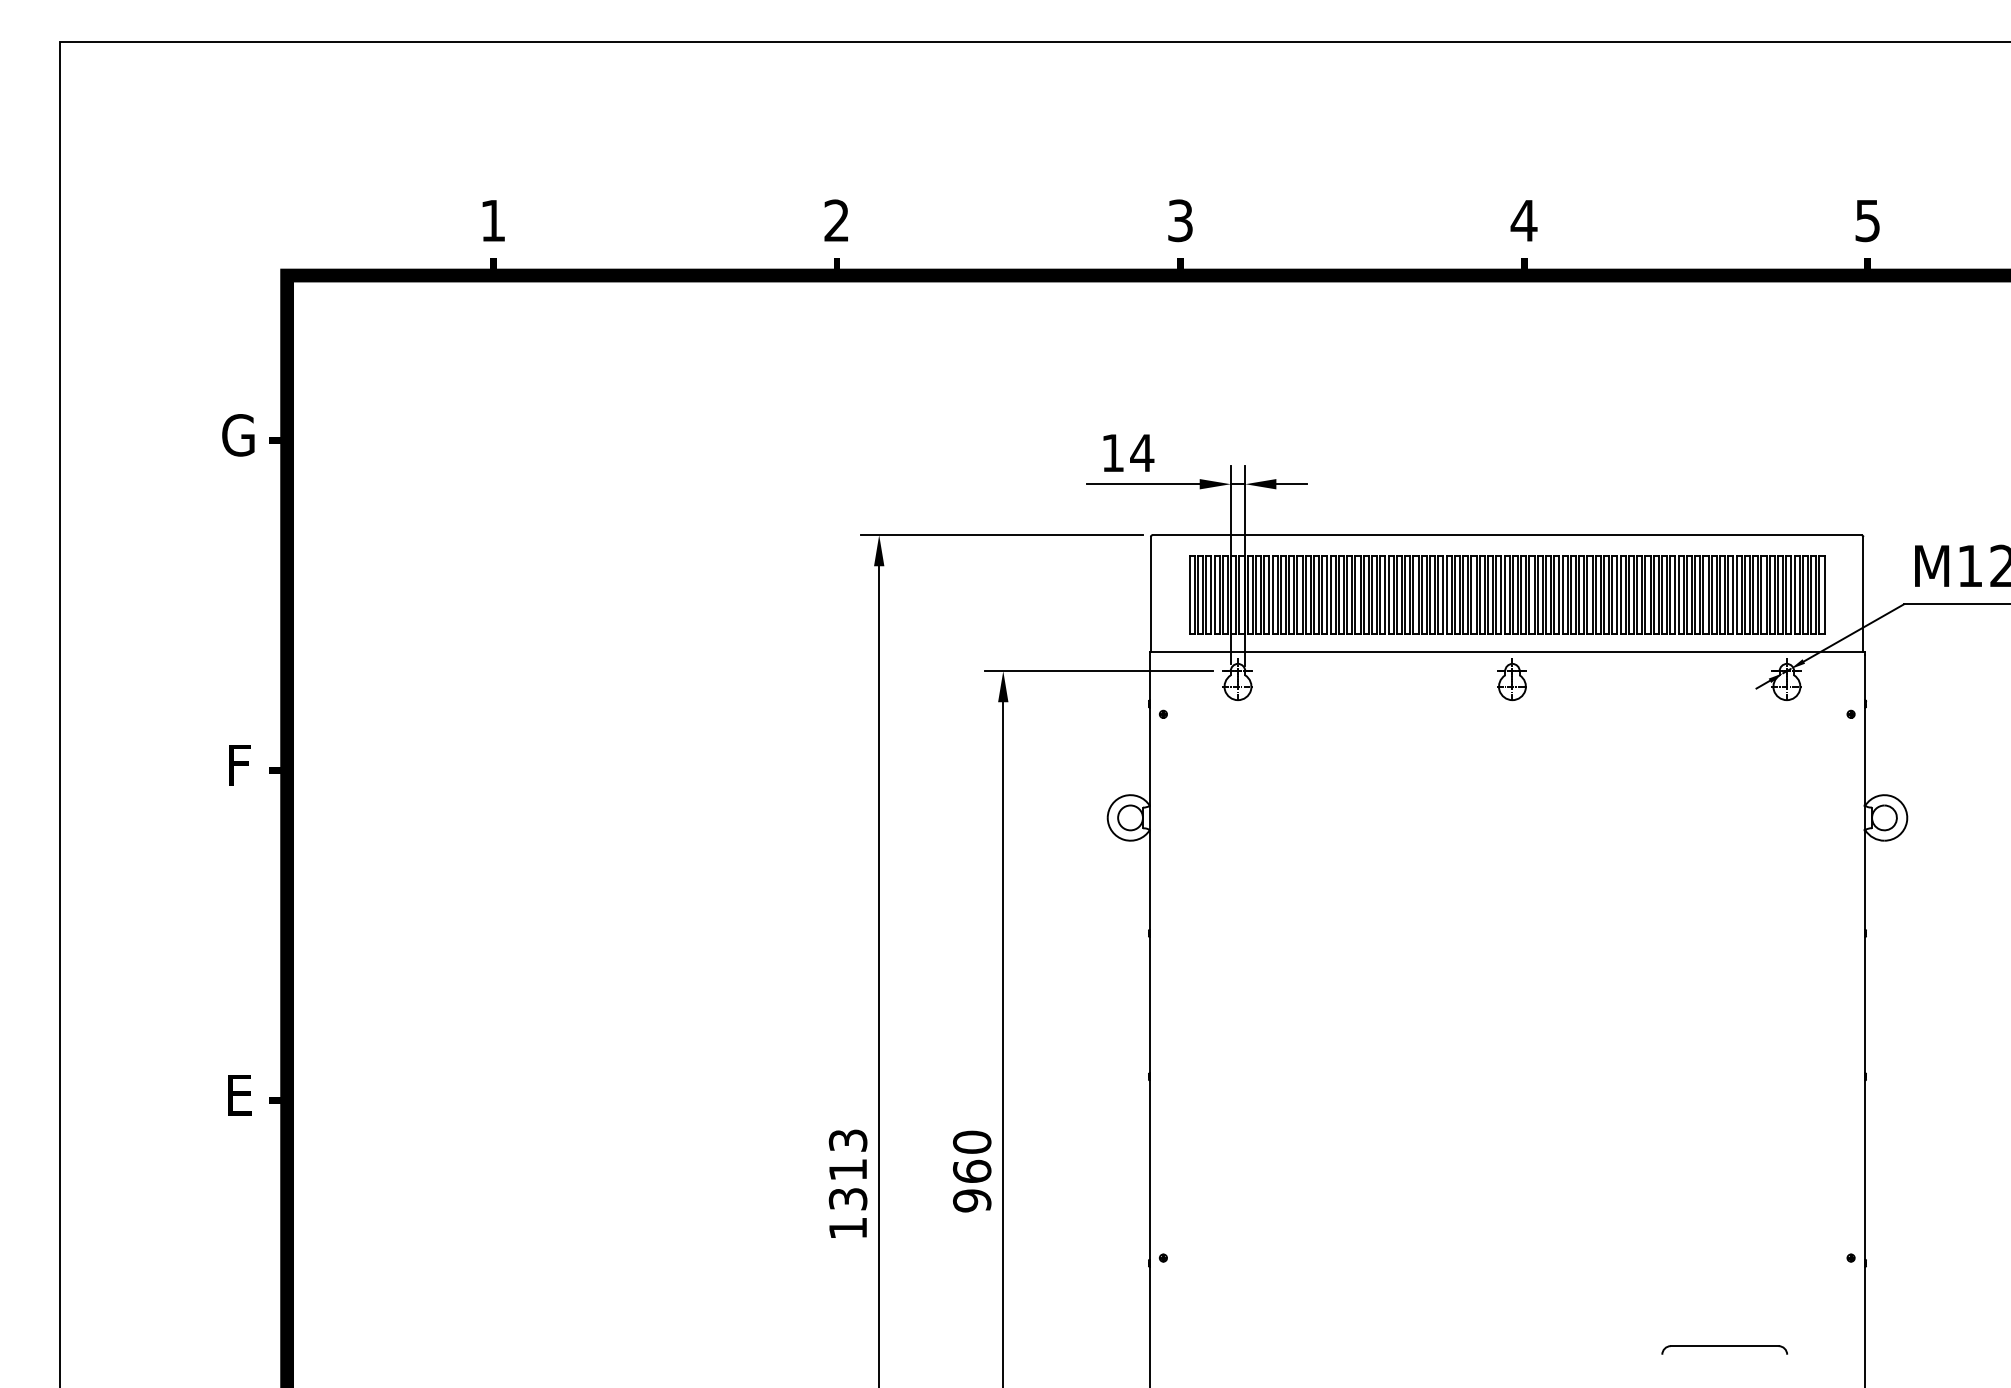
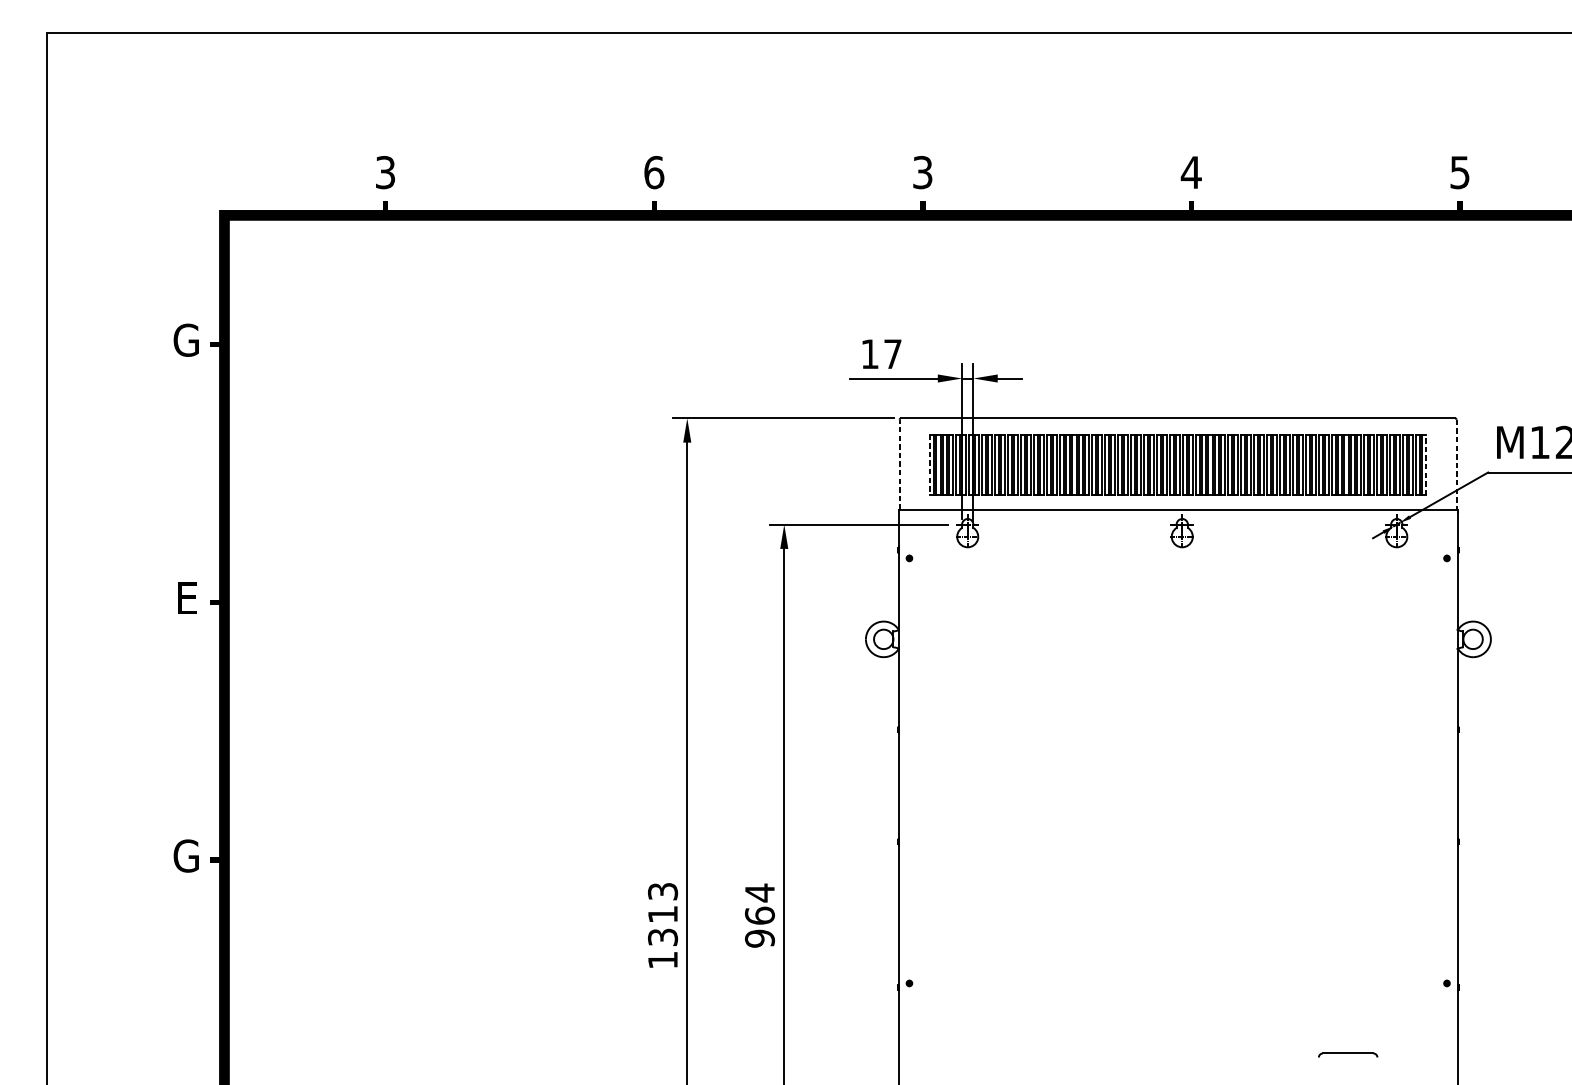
text: (493, 220) -> (385, 172), 1 -> 3
text: (836, 220) -> (653, 172), 2 -> 6
text: (1142, 452) -> (893, 353), 14 -> 17
line: (1150, 594) -> (899, 464), solid -> dashed
line: (1189, 594) -> (929, 464), solid -> dashed
line: (1824, 594) -> (1426, 464), solid -> dashed
line: (1863, 594) -> (1456, 464), solid -> dashed
text: (239, 765) -> (187, 598), F -> E
text: (238, 1094) -> (186, 855), E -> G
text: (972, 1142) -> (760, 893), 960 -> 964
part: (1724, 1349) -> (1348, 1054), size x0.6

